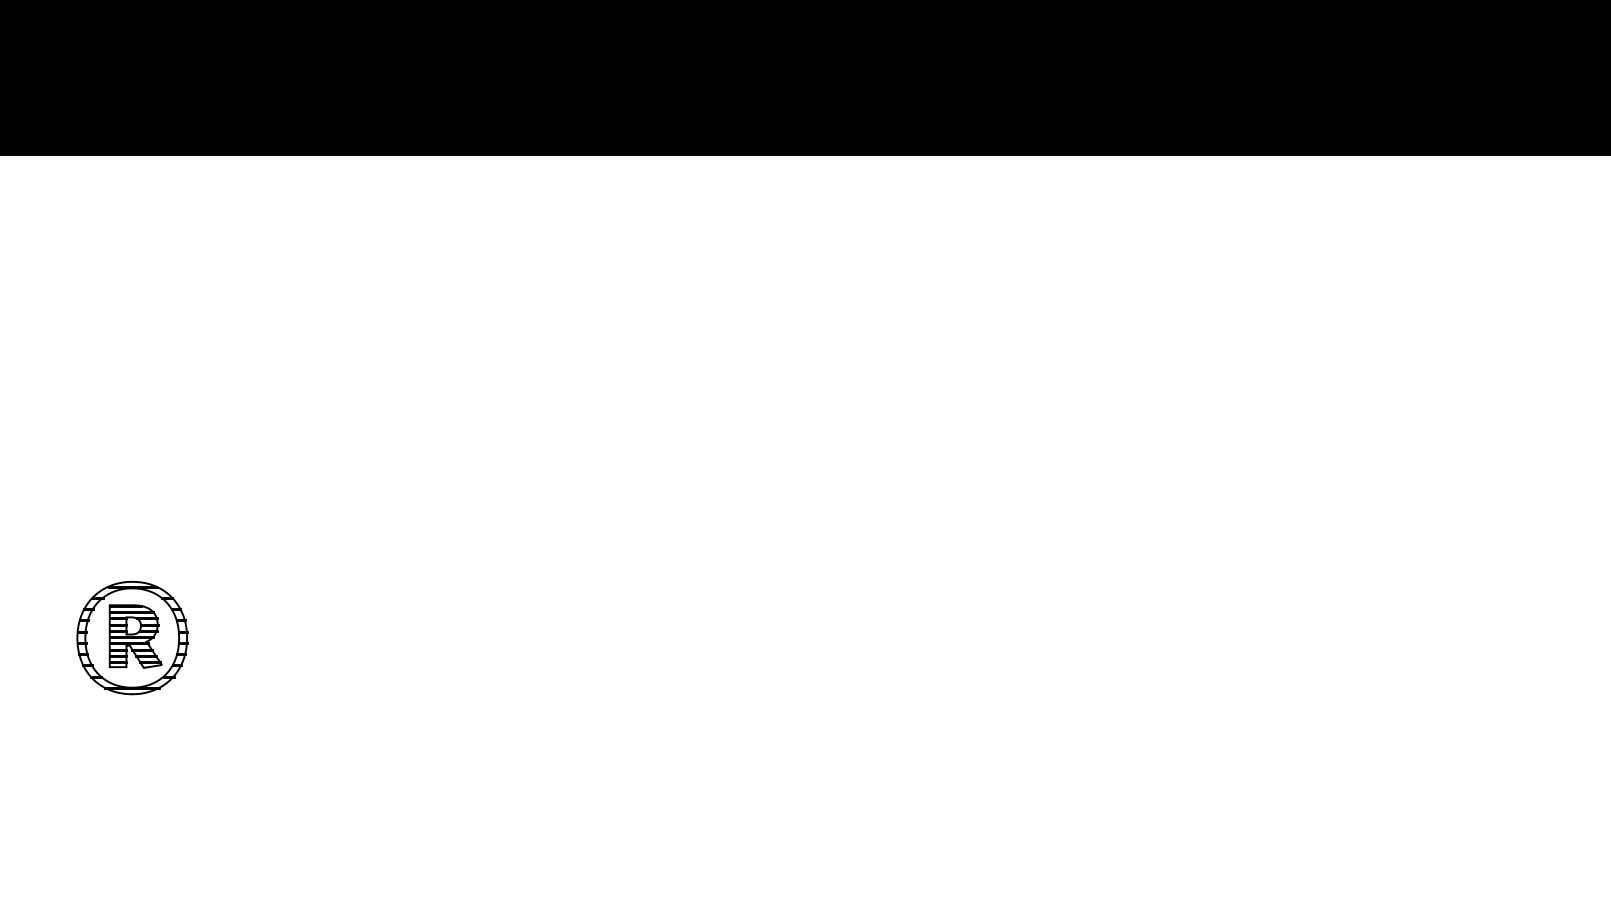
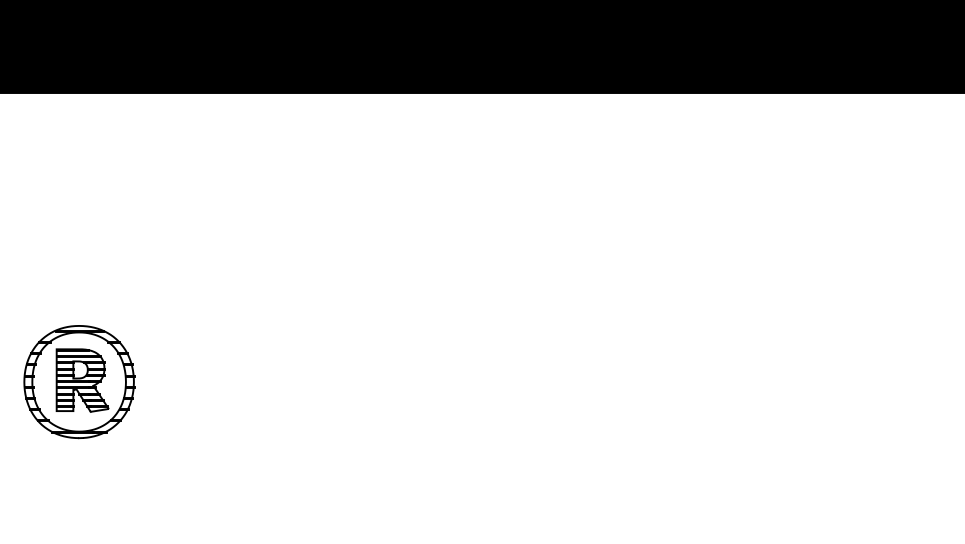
part: (132, 638) -> (79, 382), size x1.67

